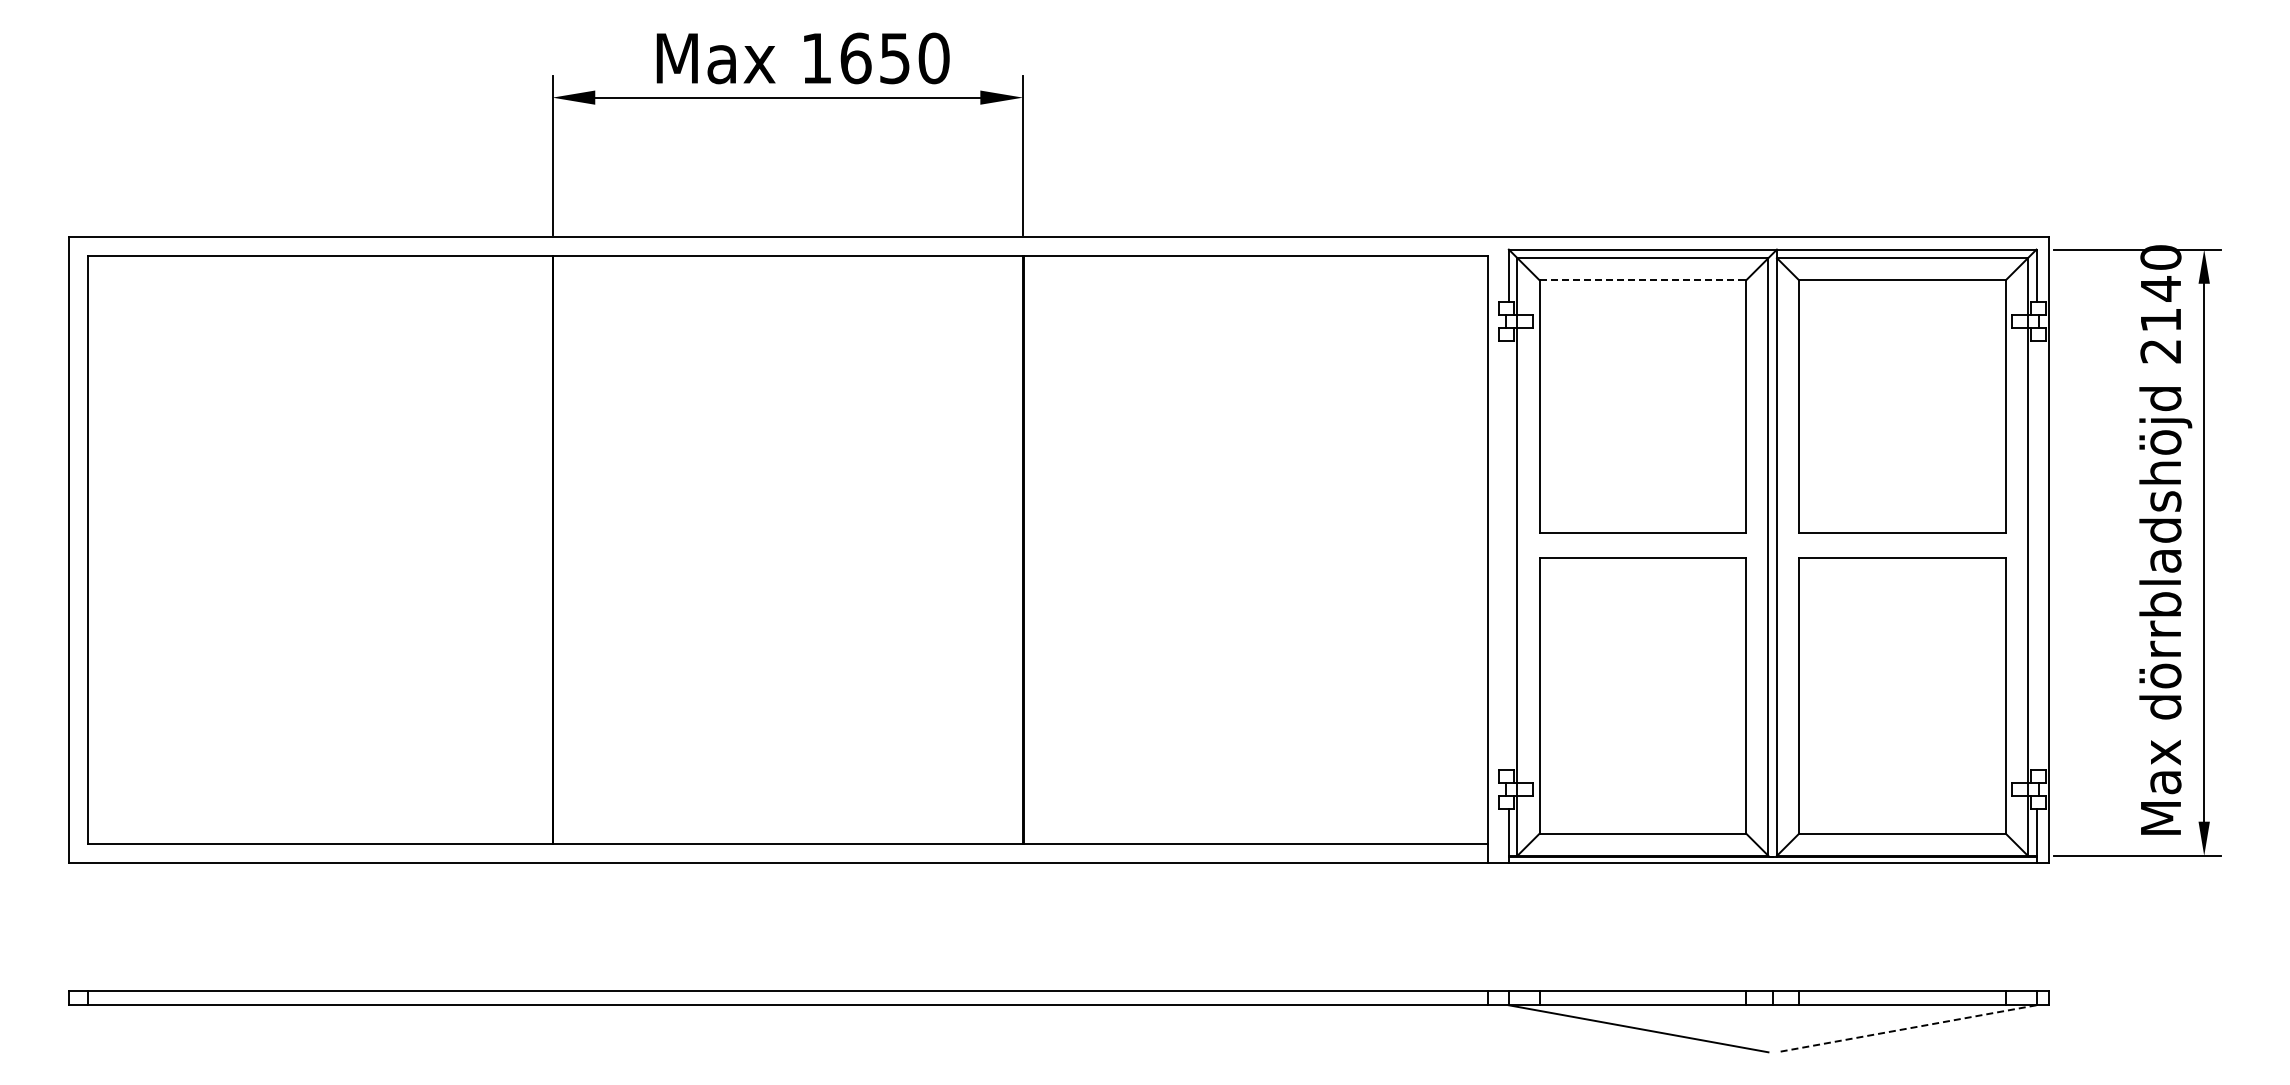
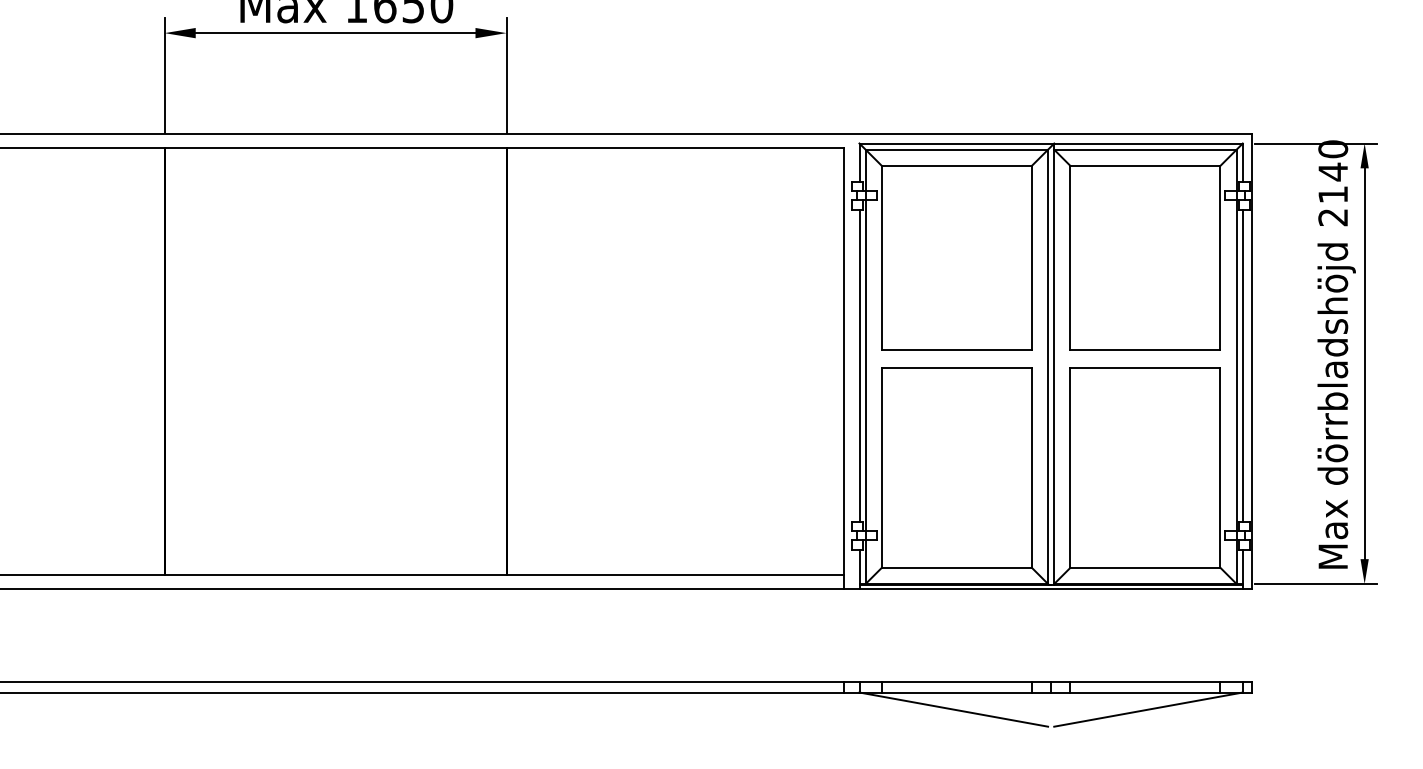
line: (1643, 280) -> (957, 165), dashed -> solid
line: (1508, 555) -> (859, 365), added
line: (2036, 555) -> (1242, 365), added
line: (1906, 1028) -> (1148, 709), dashed -> solid

